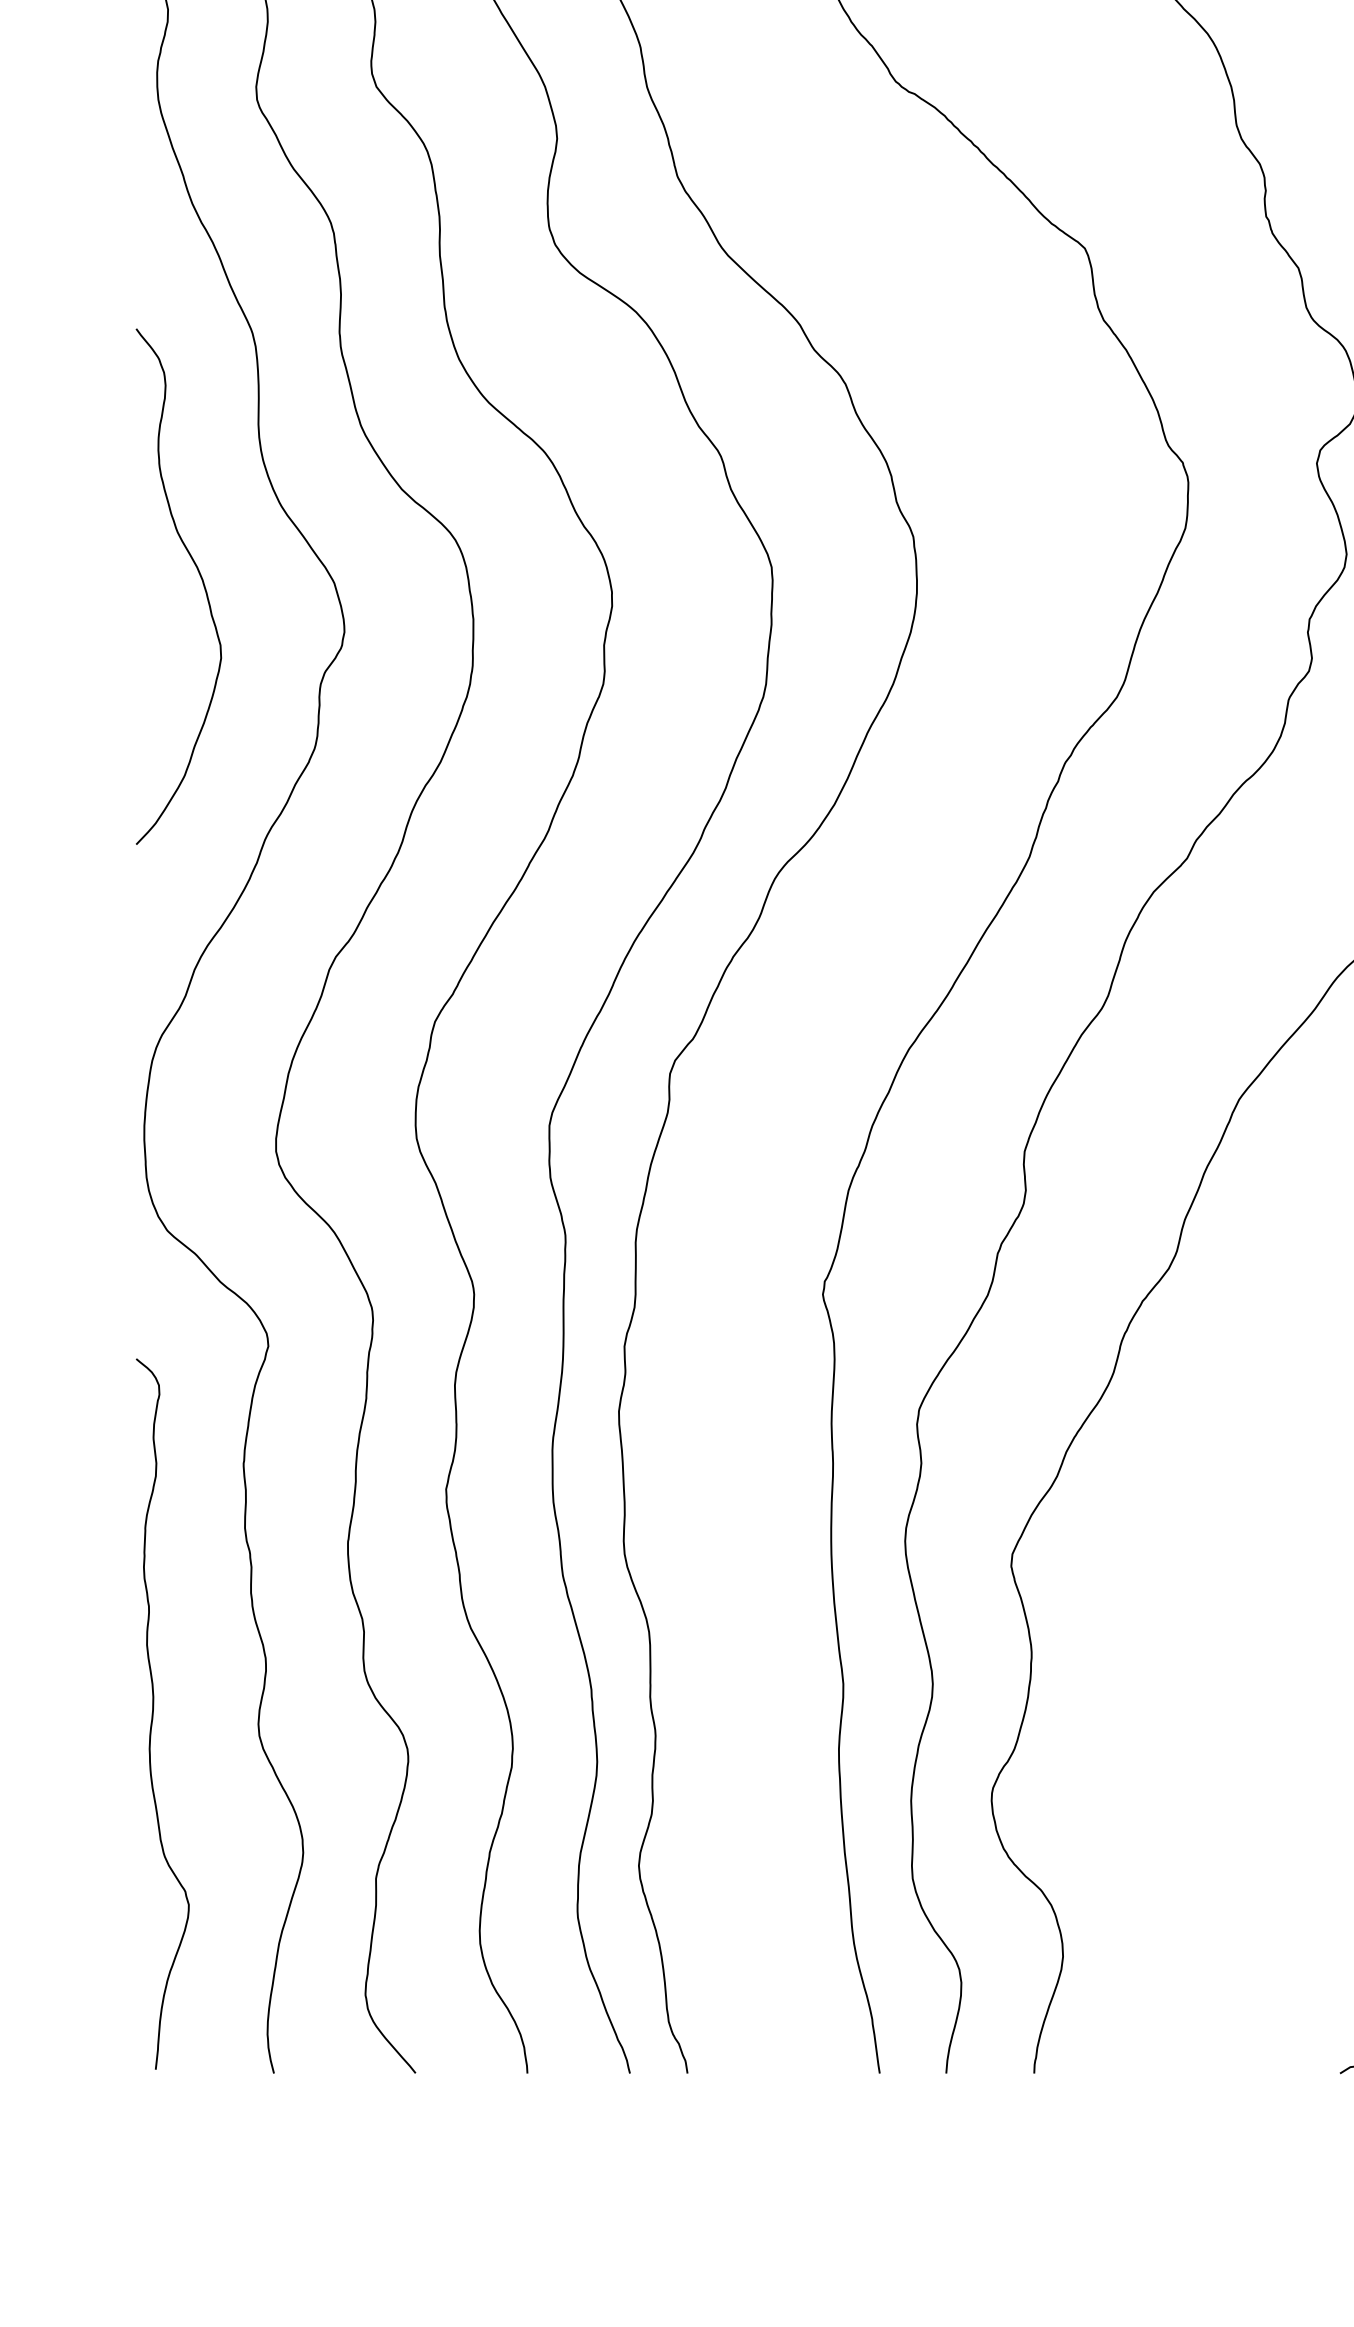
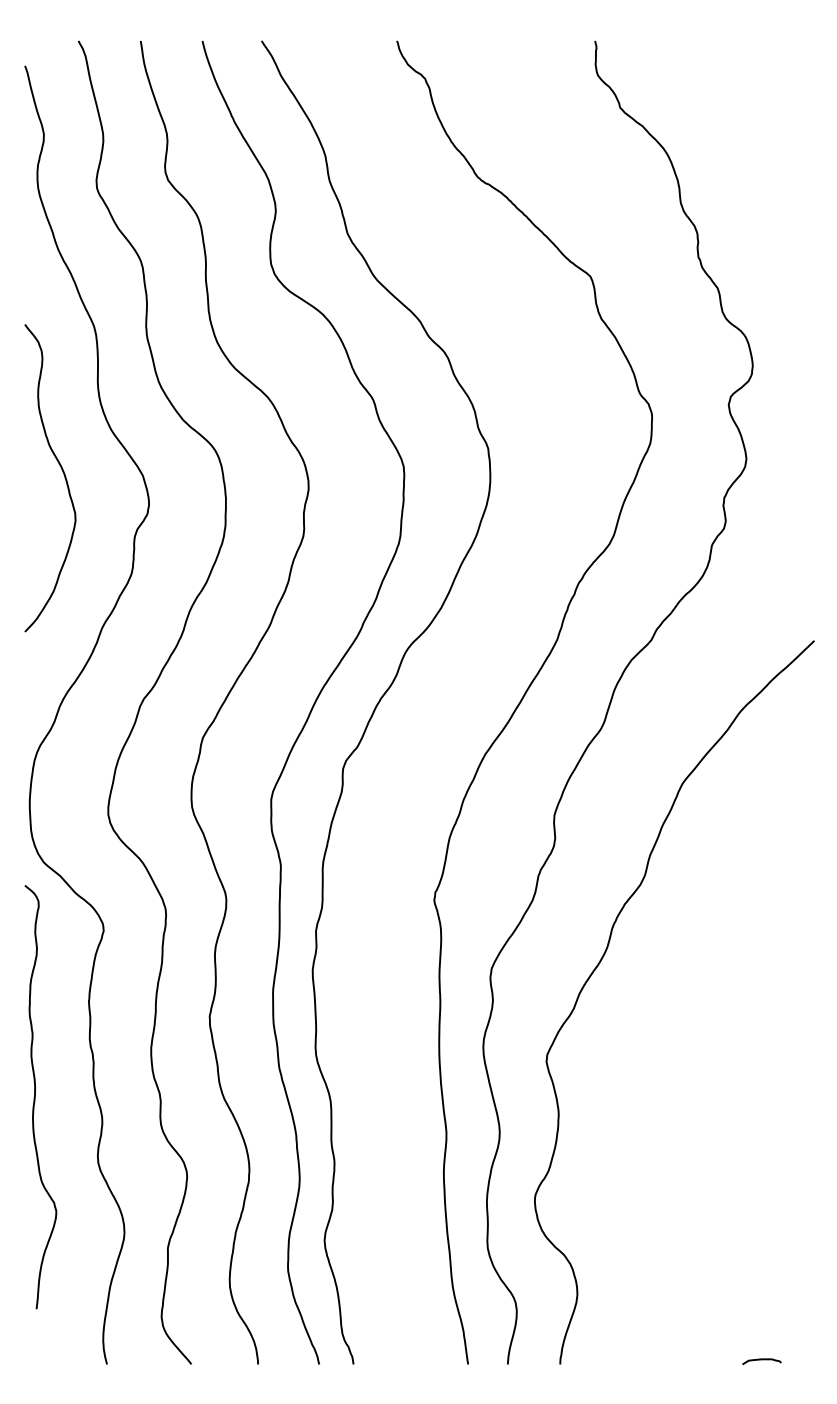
curve: (153, 1714) -> (35, 1097), moved

